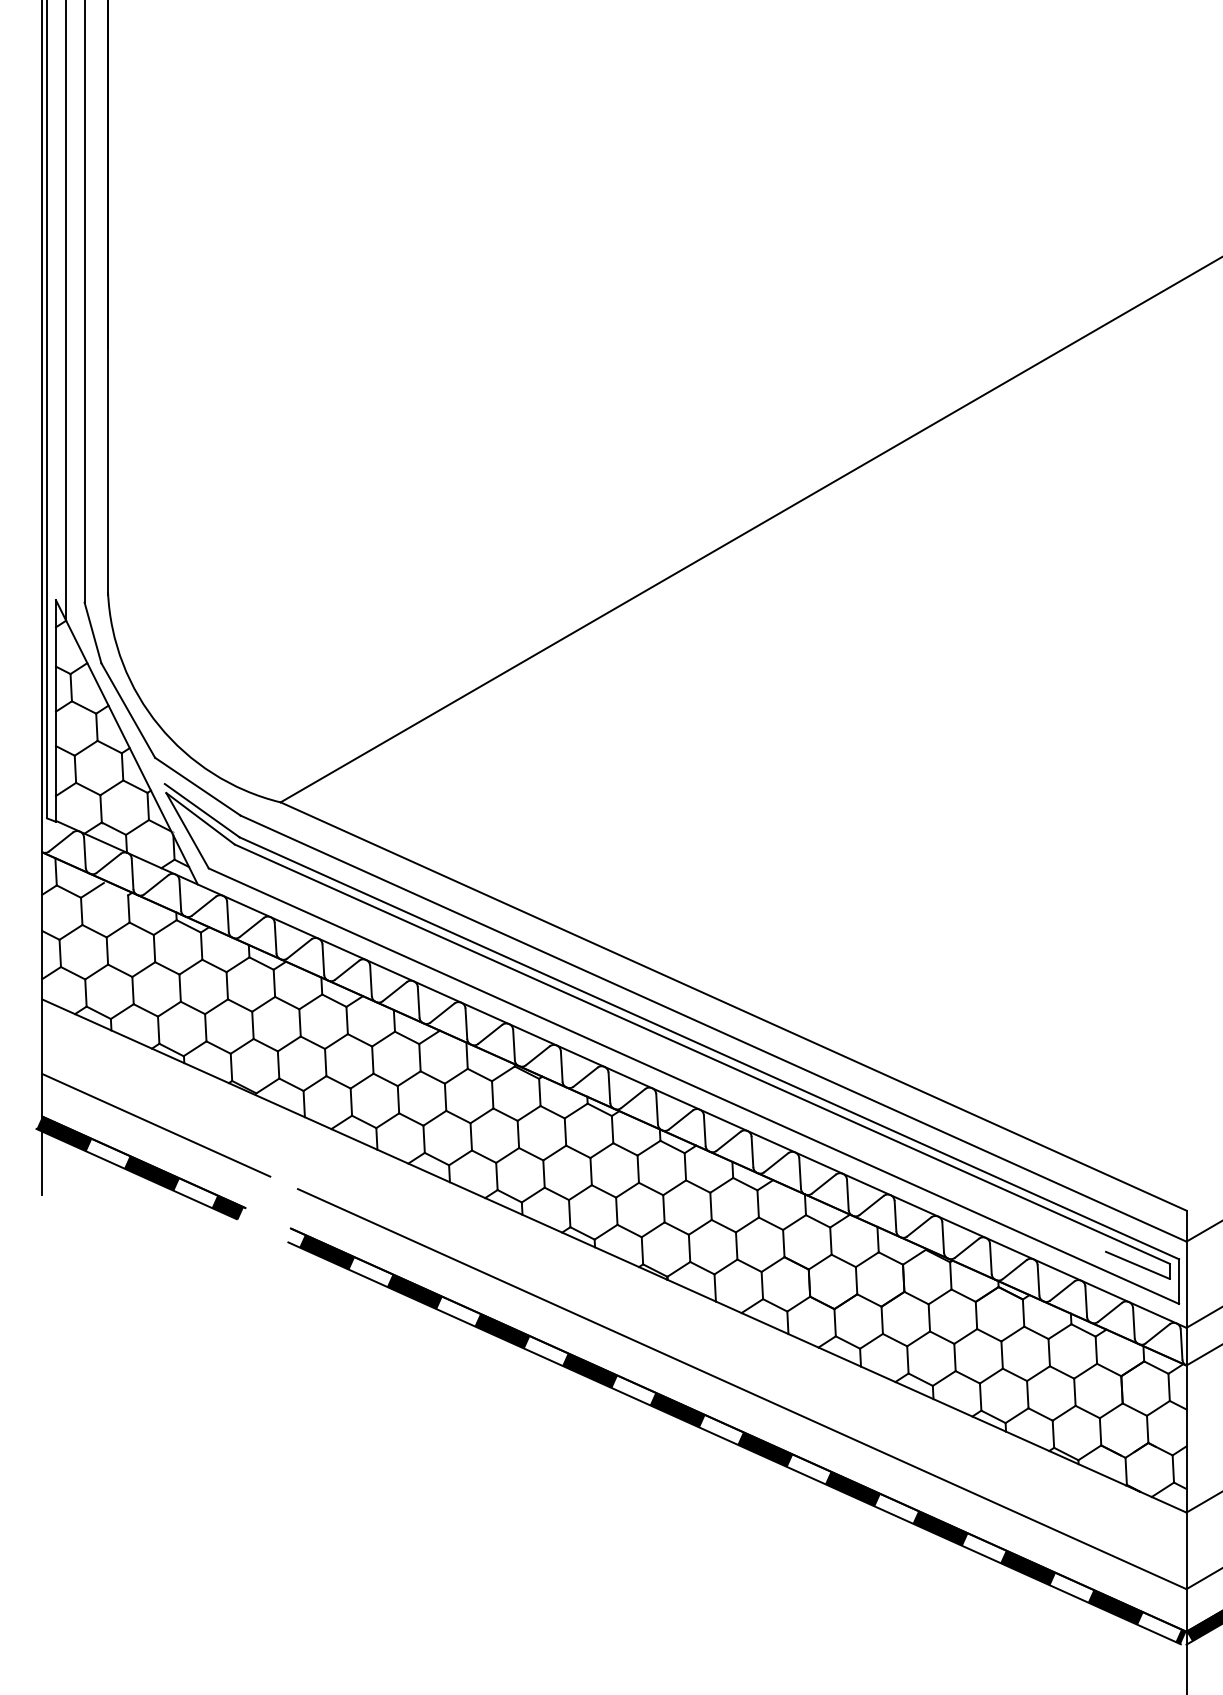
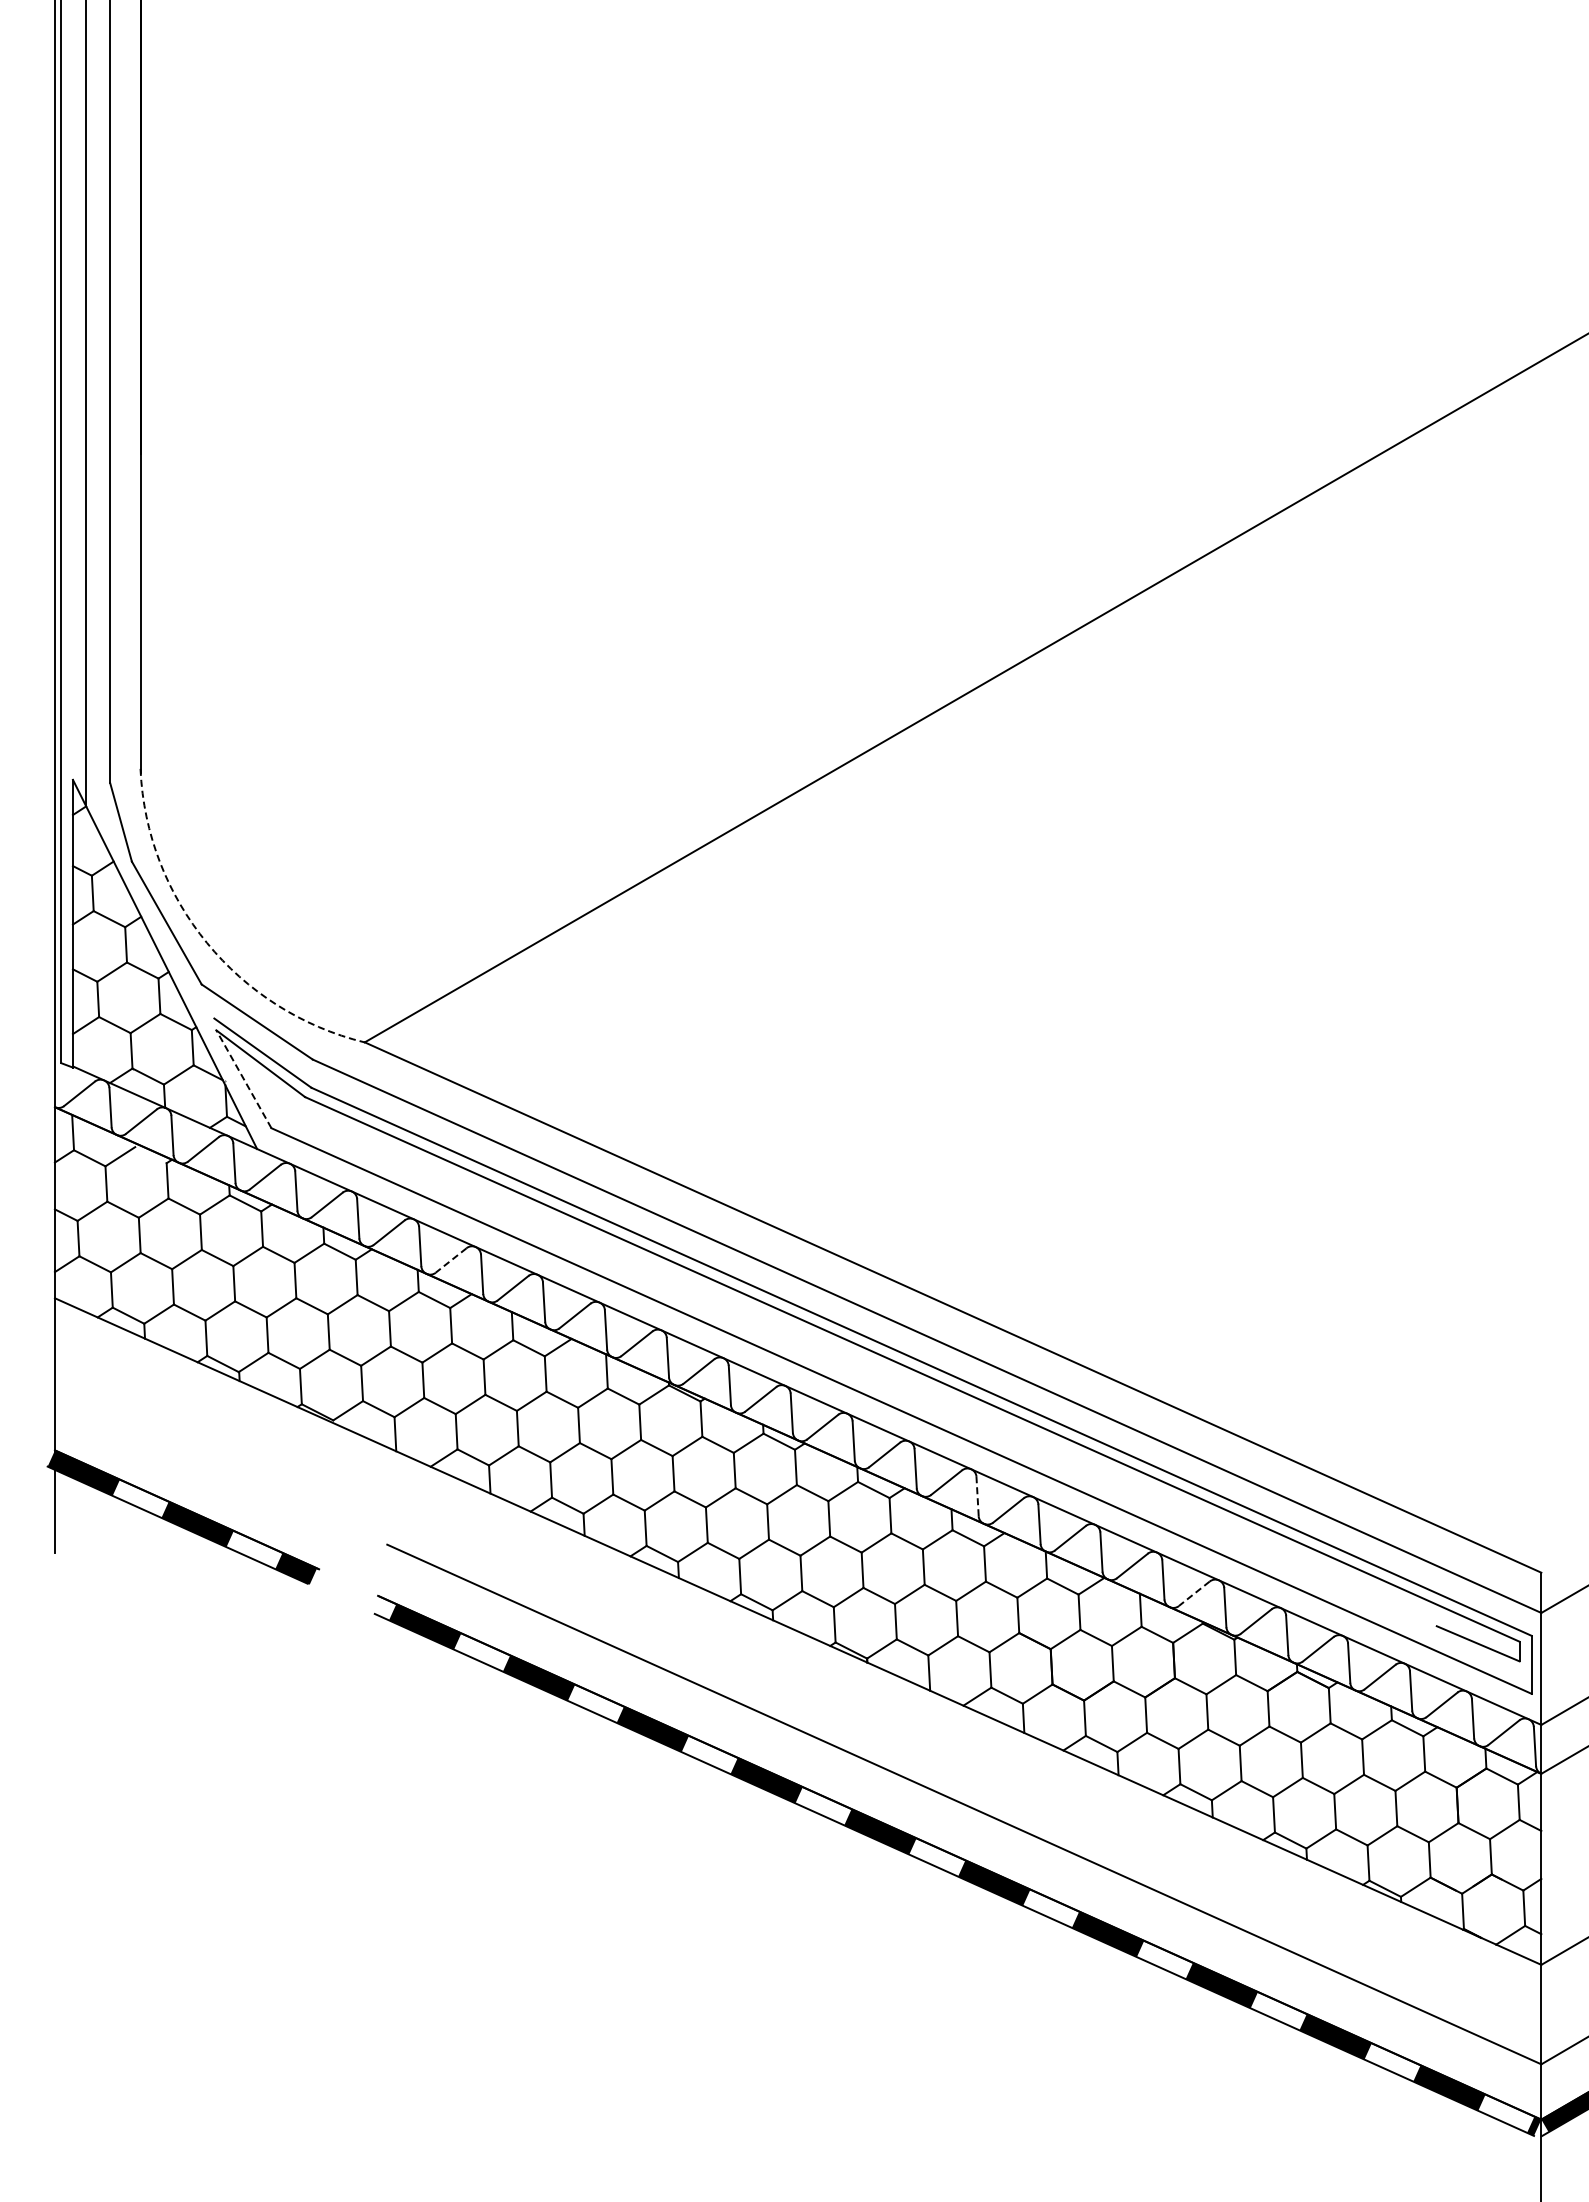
arc: (159, 726) -> (207, 943), solid -> dashed
line: (187, 830) -> (243, 1078), solid -> dashed
line: (347, 970) -> (451, 1260), solid -> dashed
line: (155, 1125) -> (202, 1461), removed
line: (752, 1151) -> (977, 1496), solid -> dashed
line: (919, 1226) -> (1194, 1593), solid -> dashed

